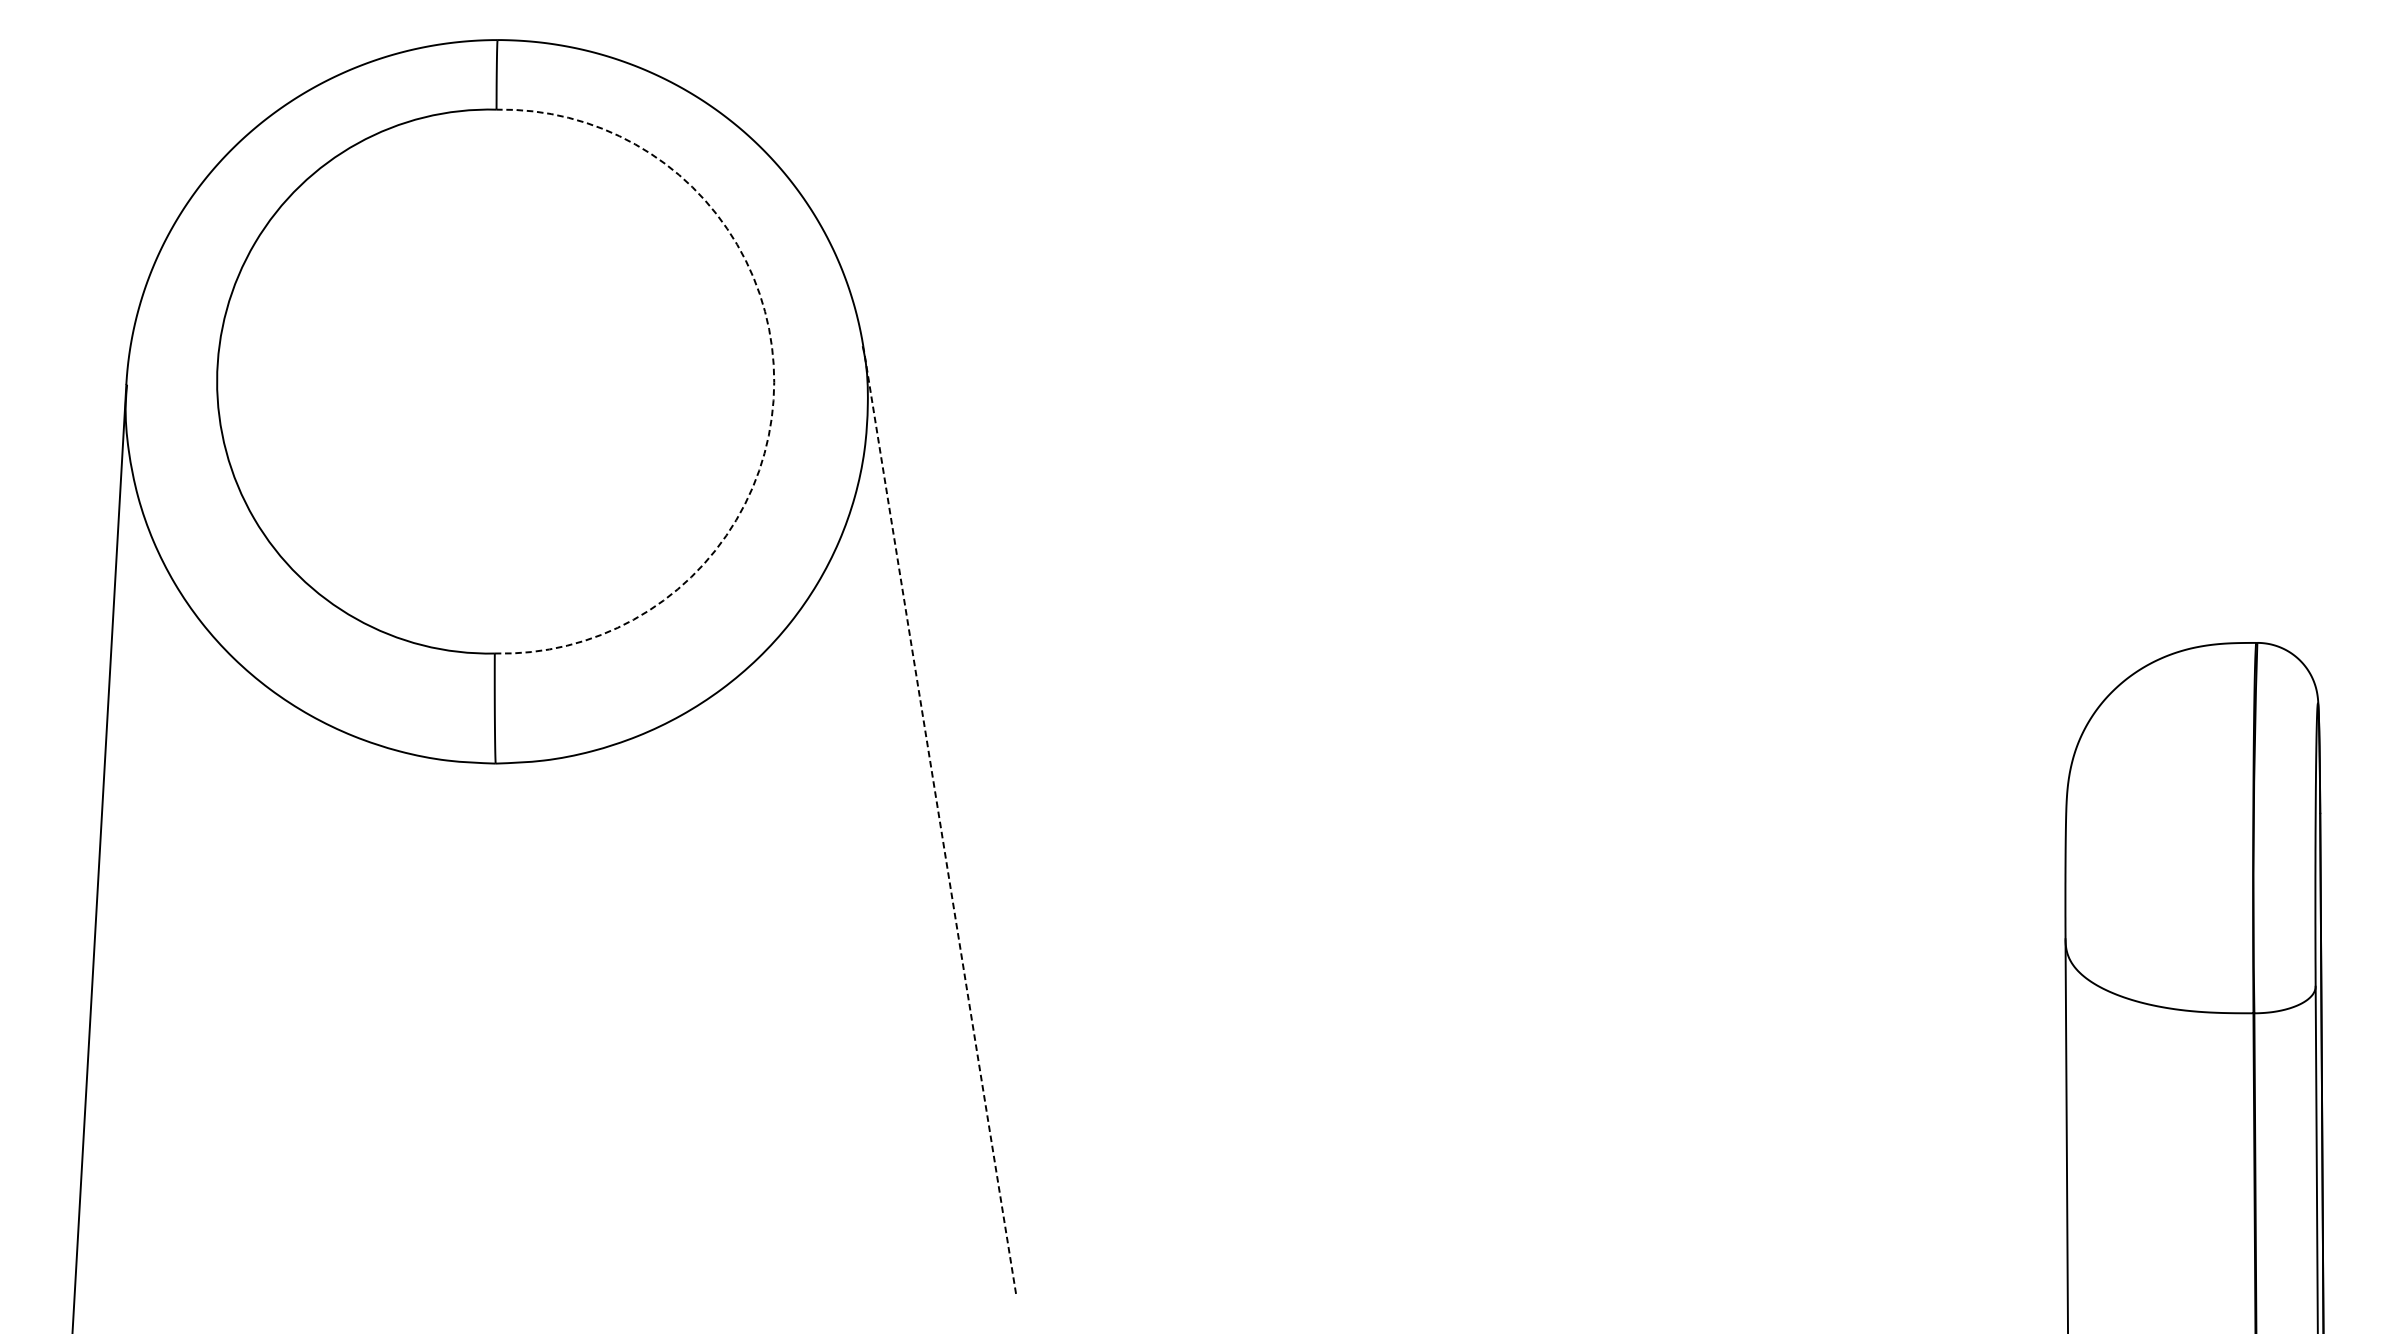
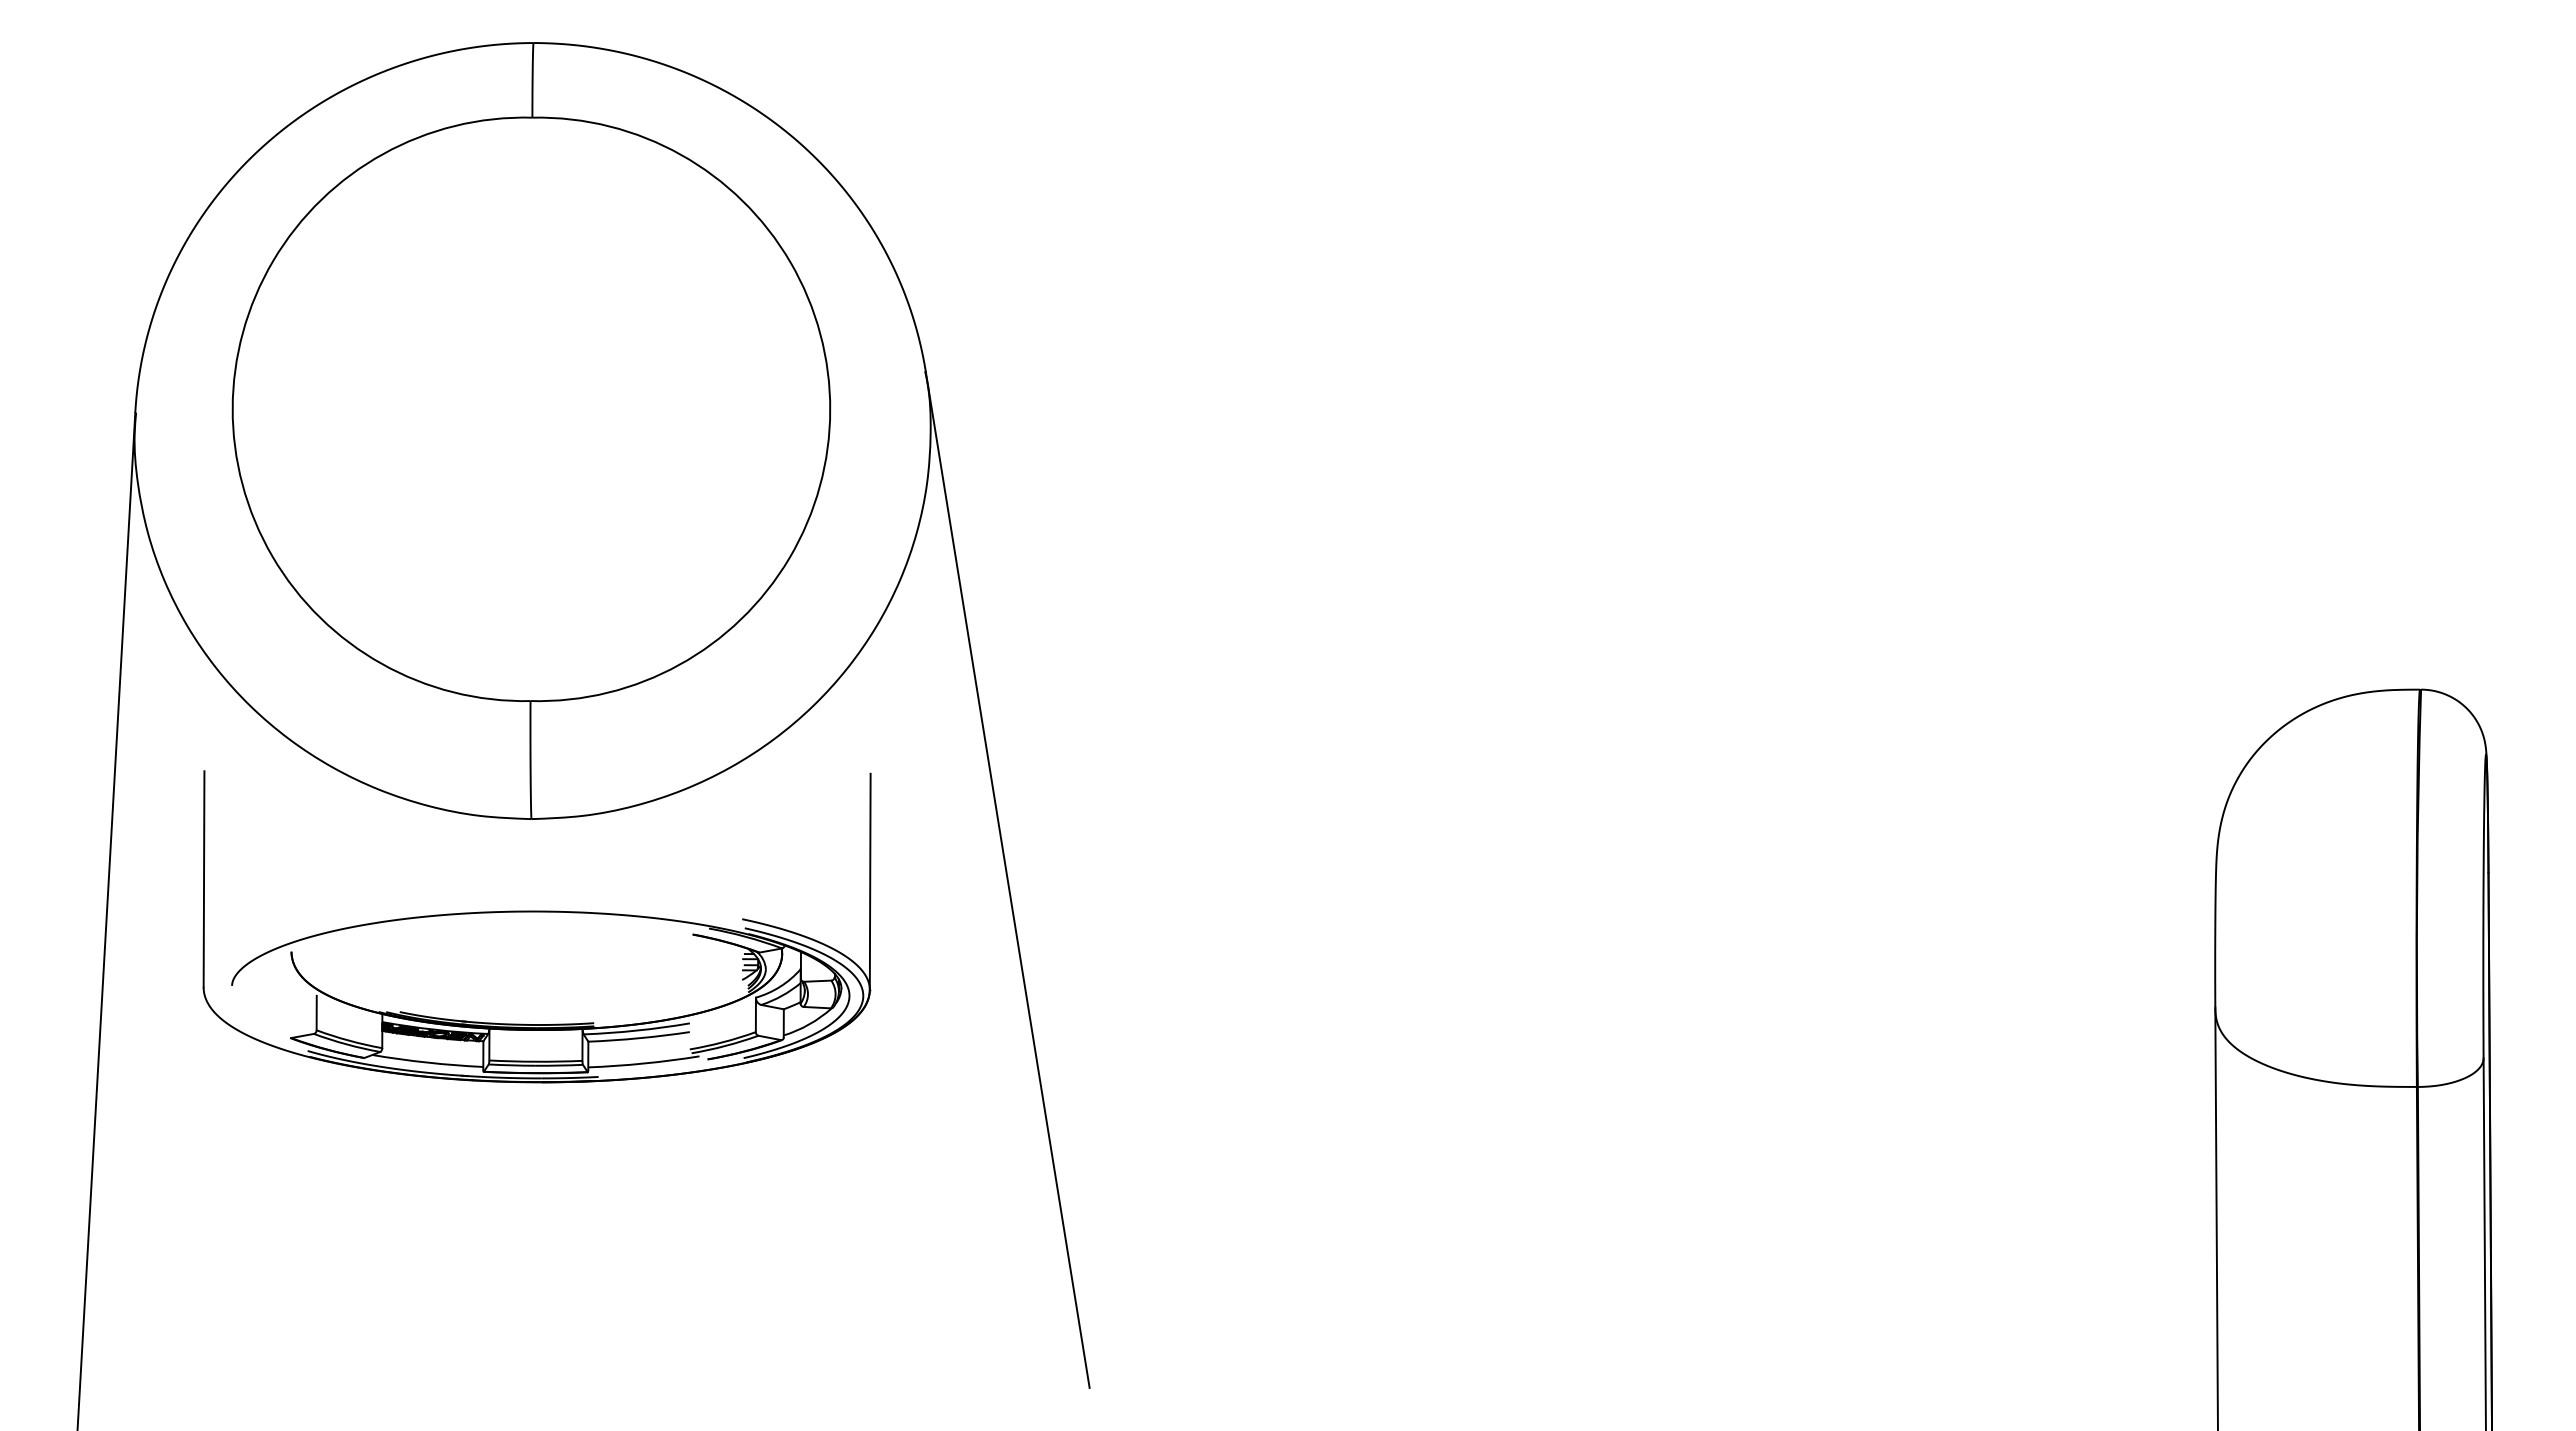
arc: (774, 382) -> (830, 410), dashed -> solid
line: (939, 819) -> (1007, 879), dashed -> solid
part: (500, 850) -> (536, 912), added

